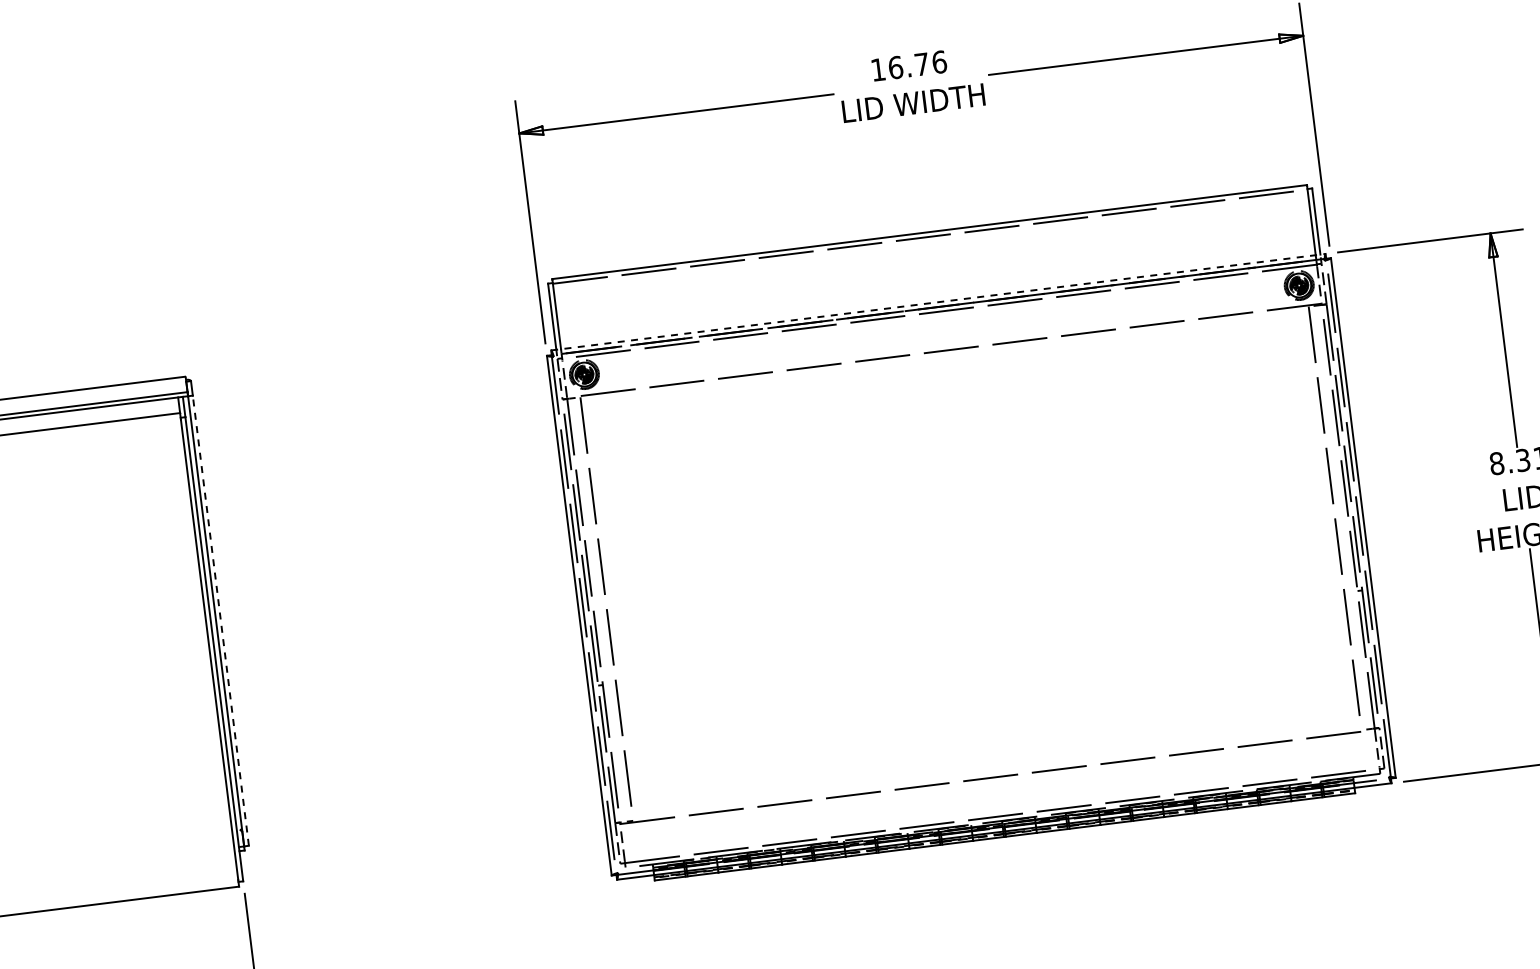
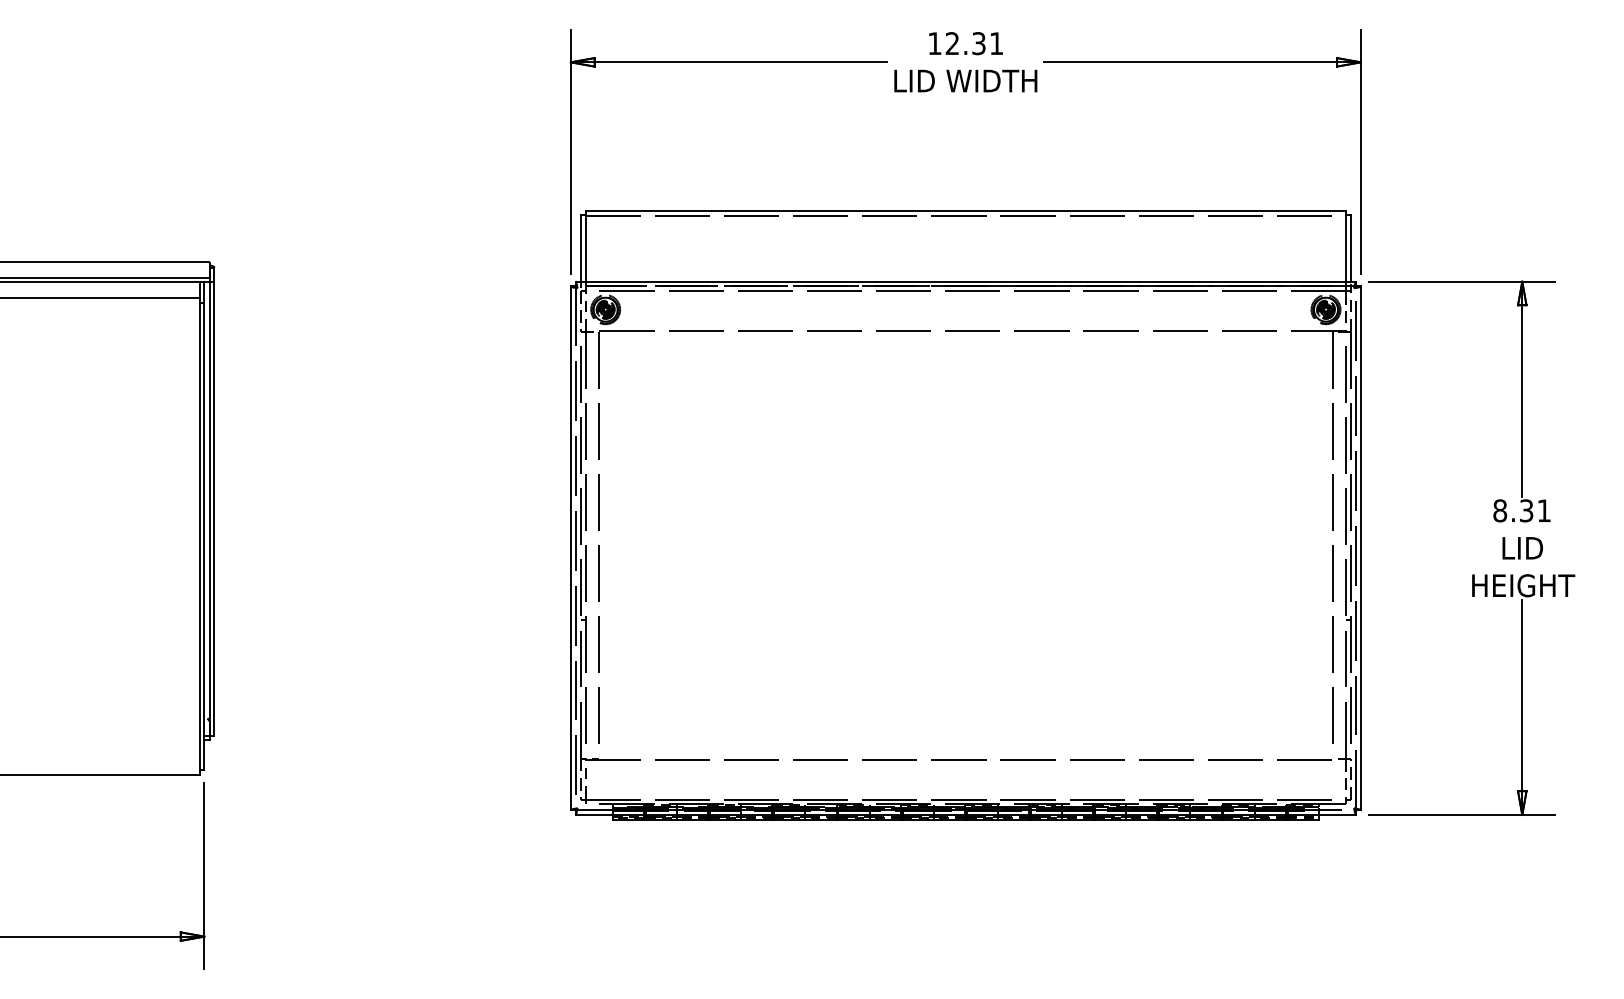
text: (917, 64) -> (974, 43), 16.76 -> 12.31
line: (939, 301) -> (966, 281), dashed -> solid
line: (220, 621) -> (214, 509), dashed -> solid

